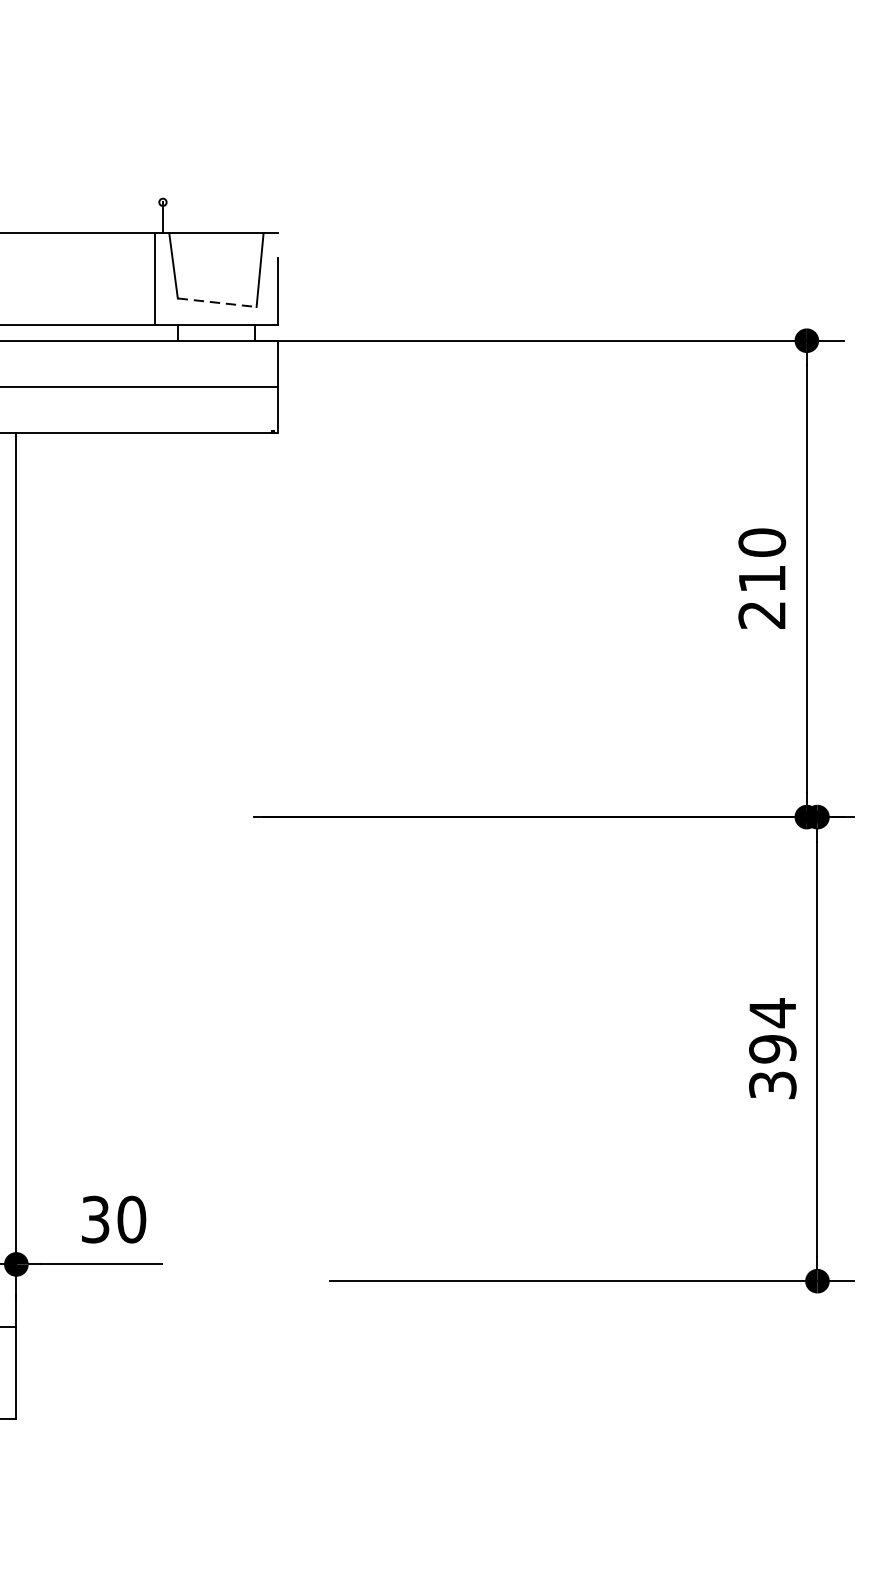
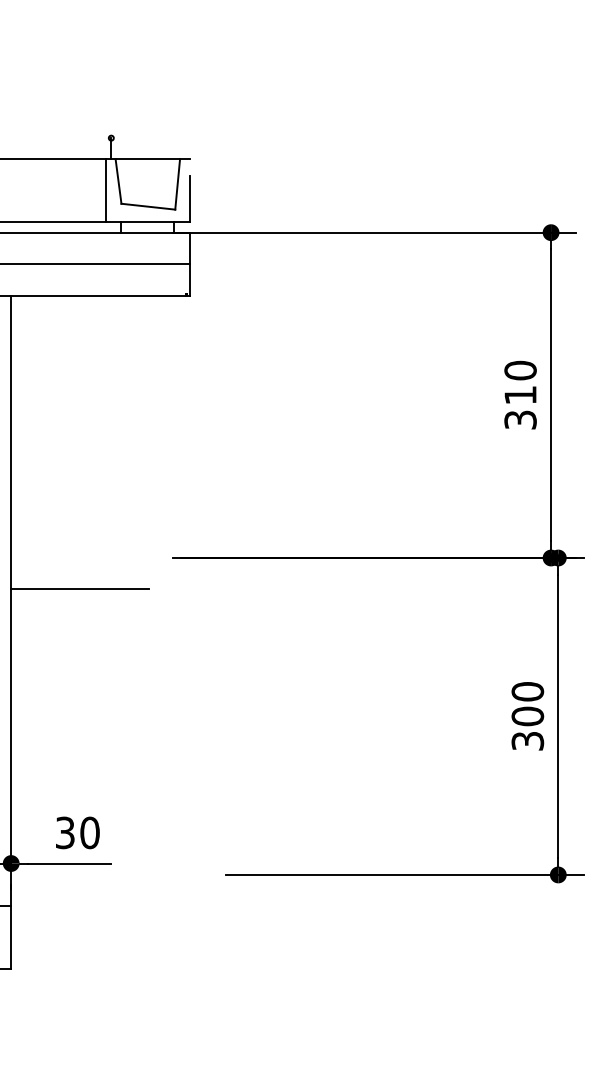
line: (217, 302) -> (148, 206), dashed -> solid
text: (762, 614) -> (520, 419), 210 -> 310
line: (117, 863) -> (80, 589), added
text: (772, 1030) -> (527, 703), 394 -> 300

